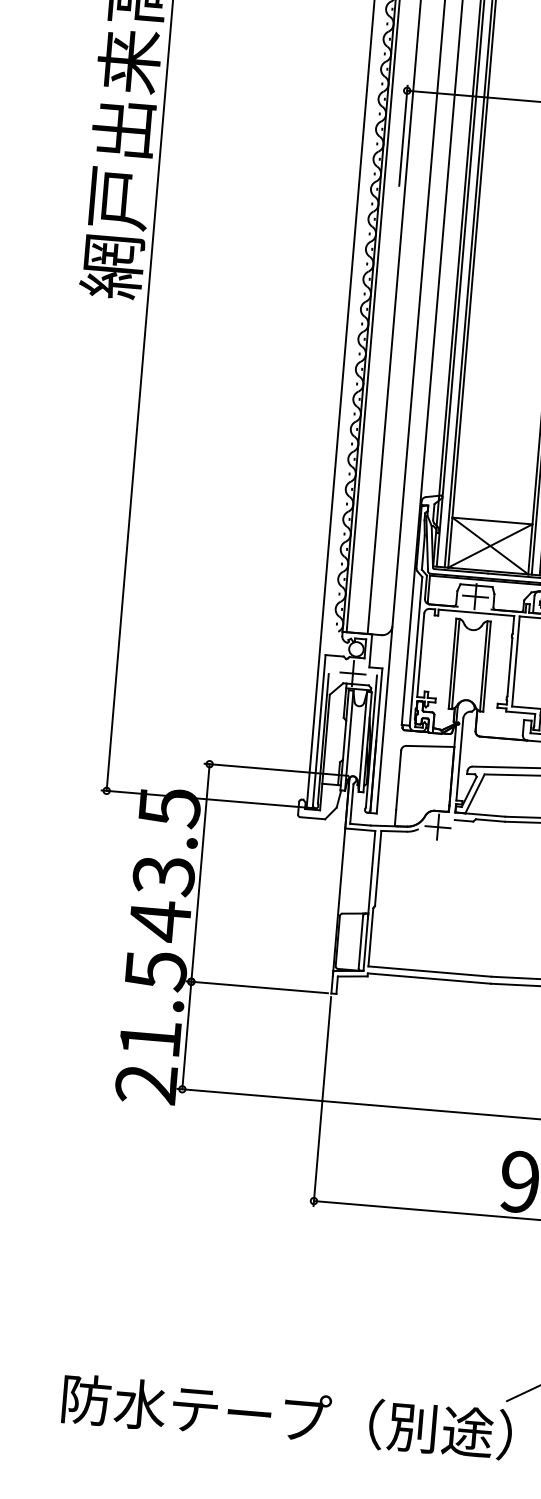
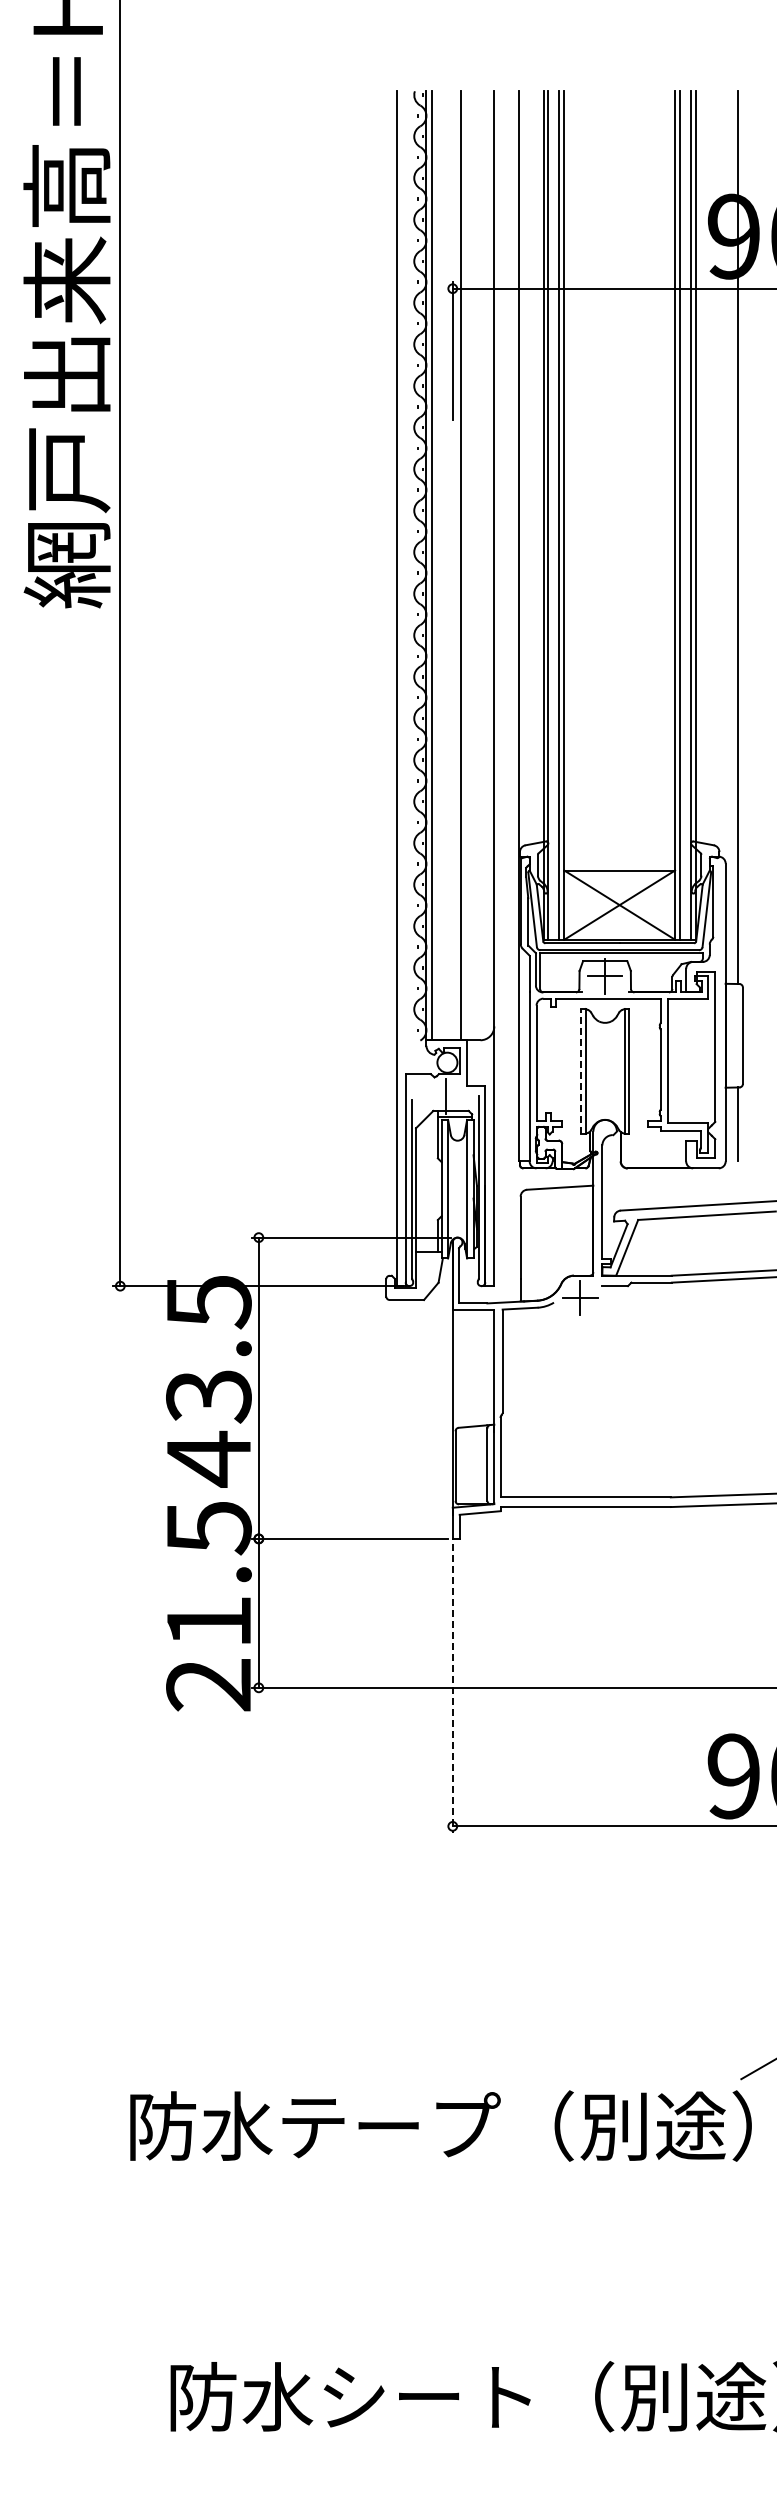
line: (452, 663) -> (581, 1070), solid -> dashed
line: (352, 673) -> (445, 1096), removed
line: (322, 1101) -> (452, 1688), solid -> dashed

